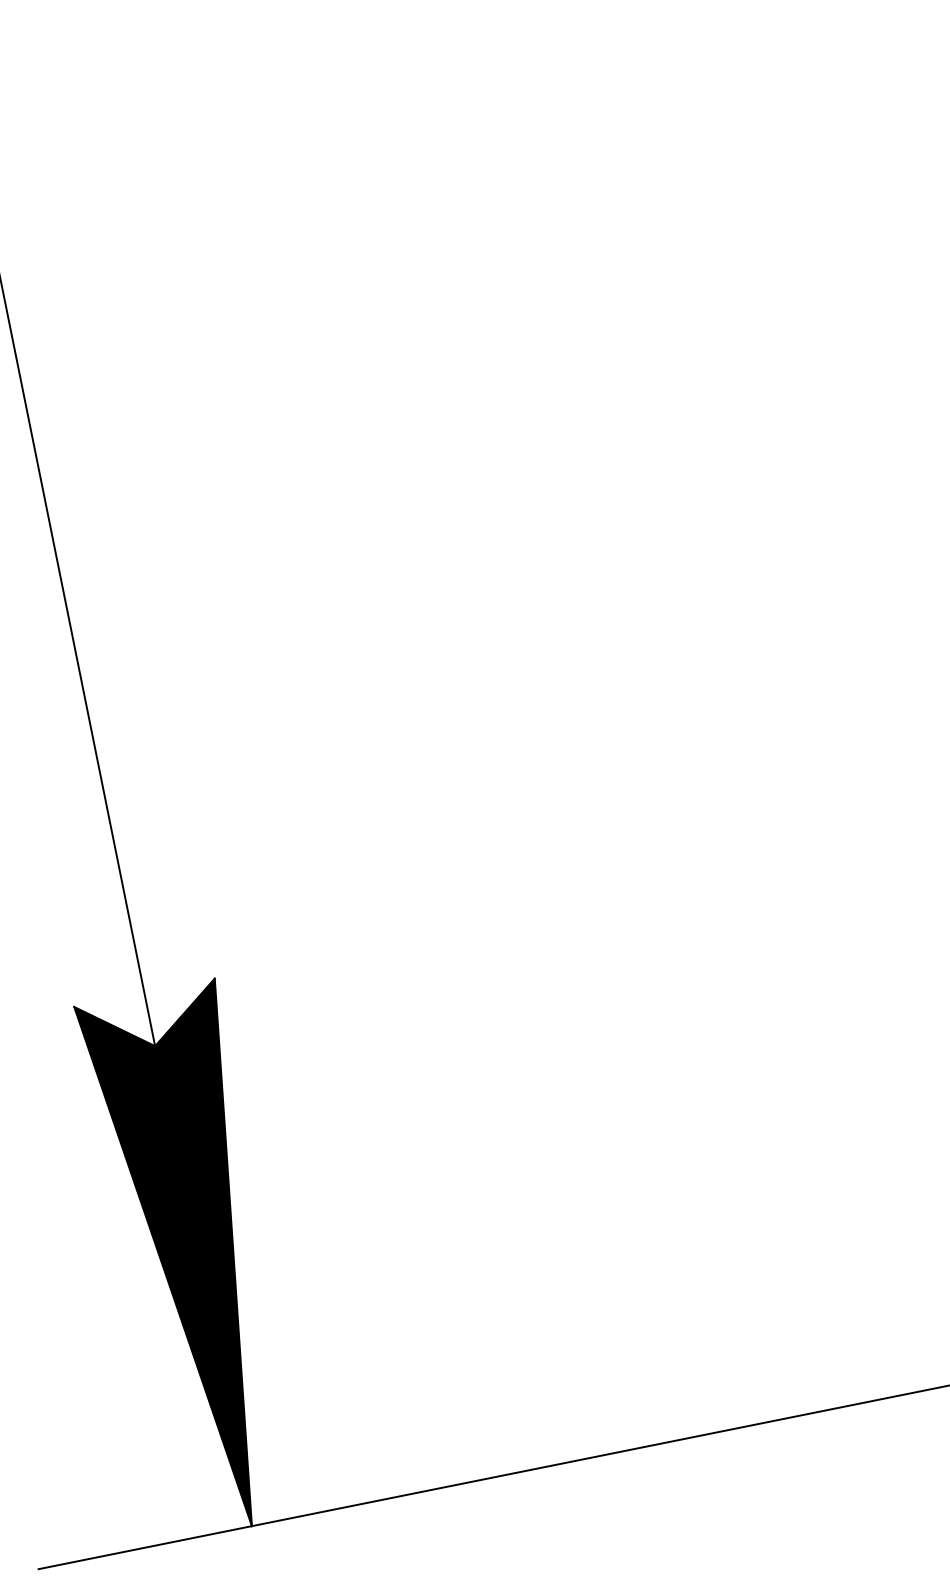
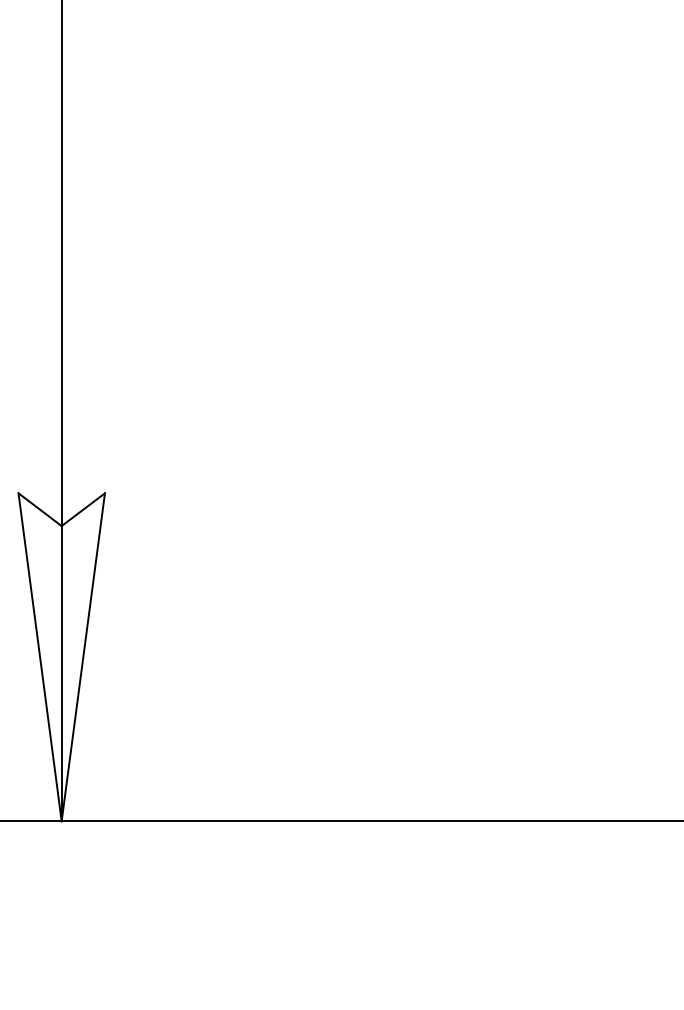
fill: (197, 1259) -> (61, 657), removed

